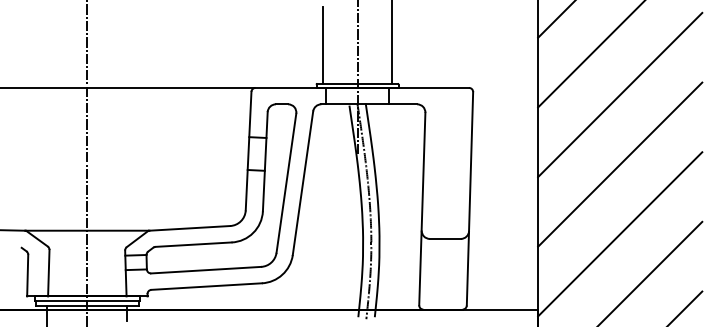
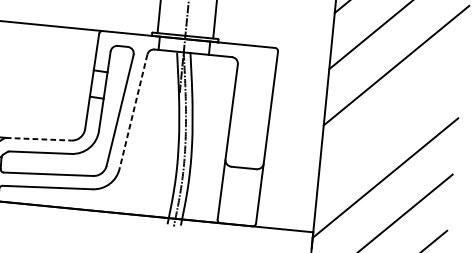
line: (620, 164) -> (391, 121), removed
line: (303, 183) -> (133, 112), solid -> dashed
line: (190, 228) -> (39, 139), solid -> dashed

